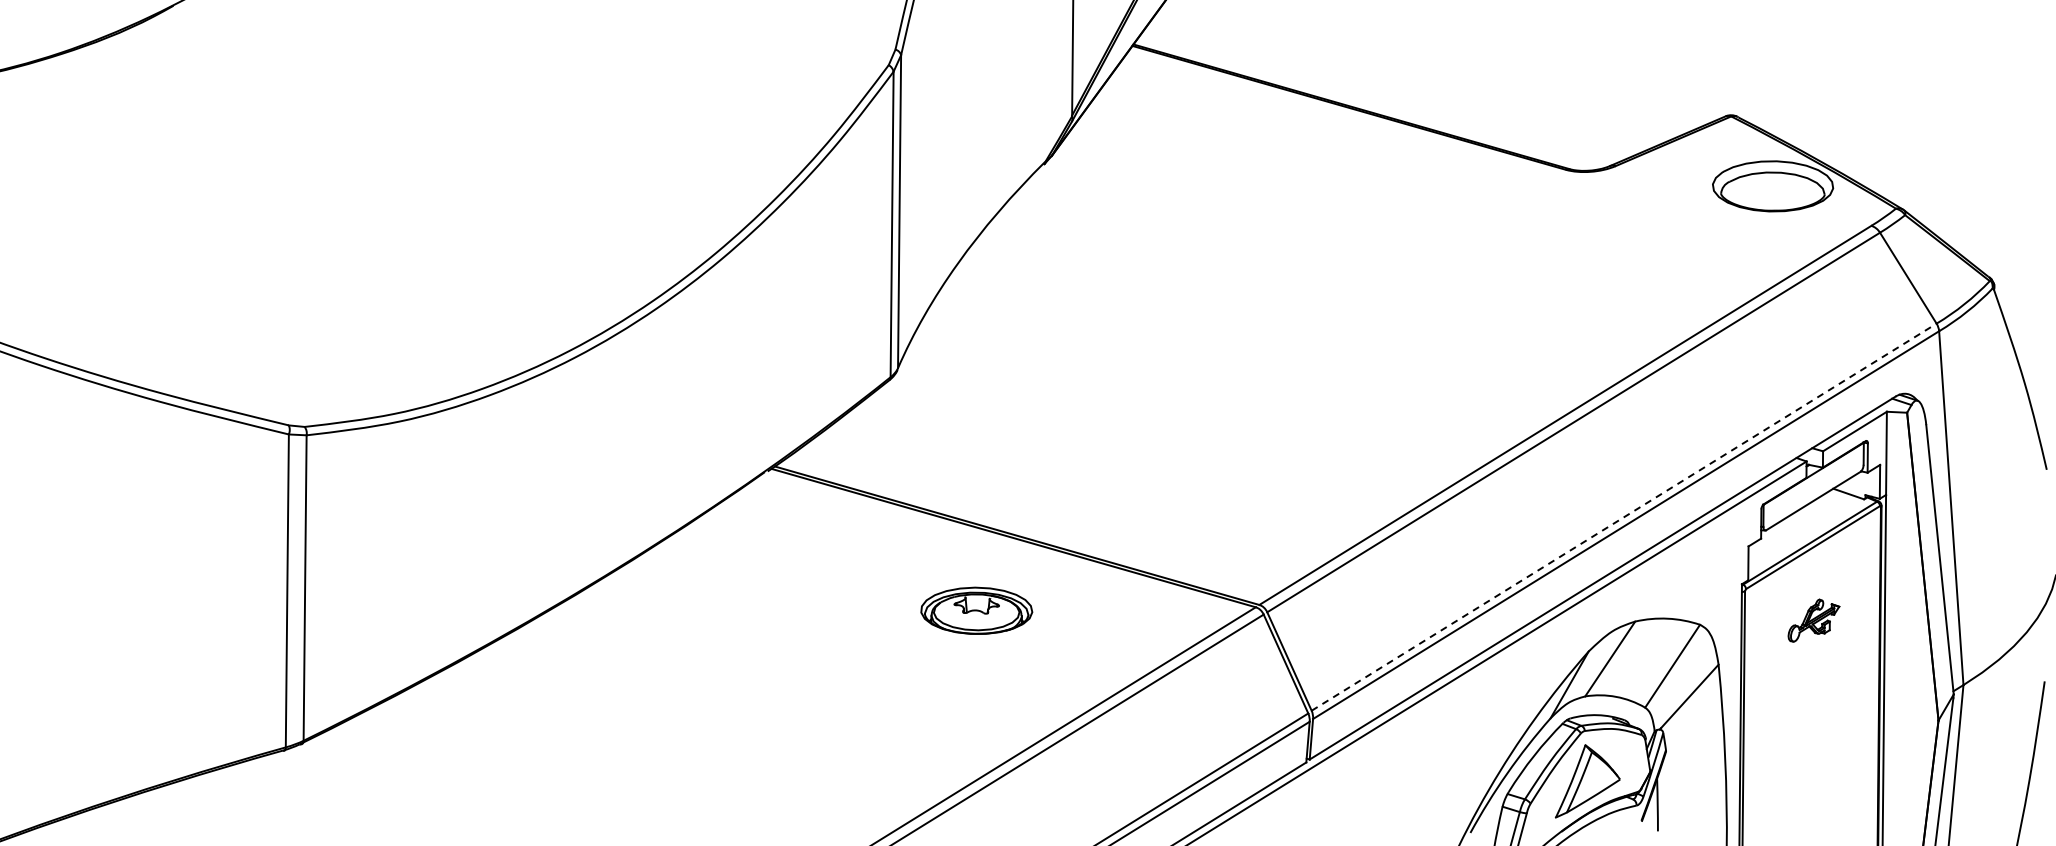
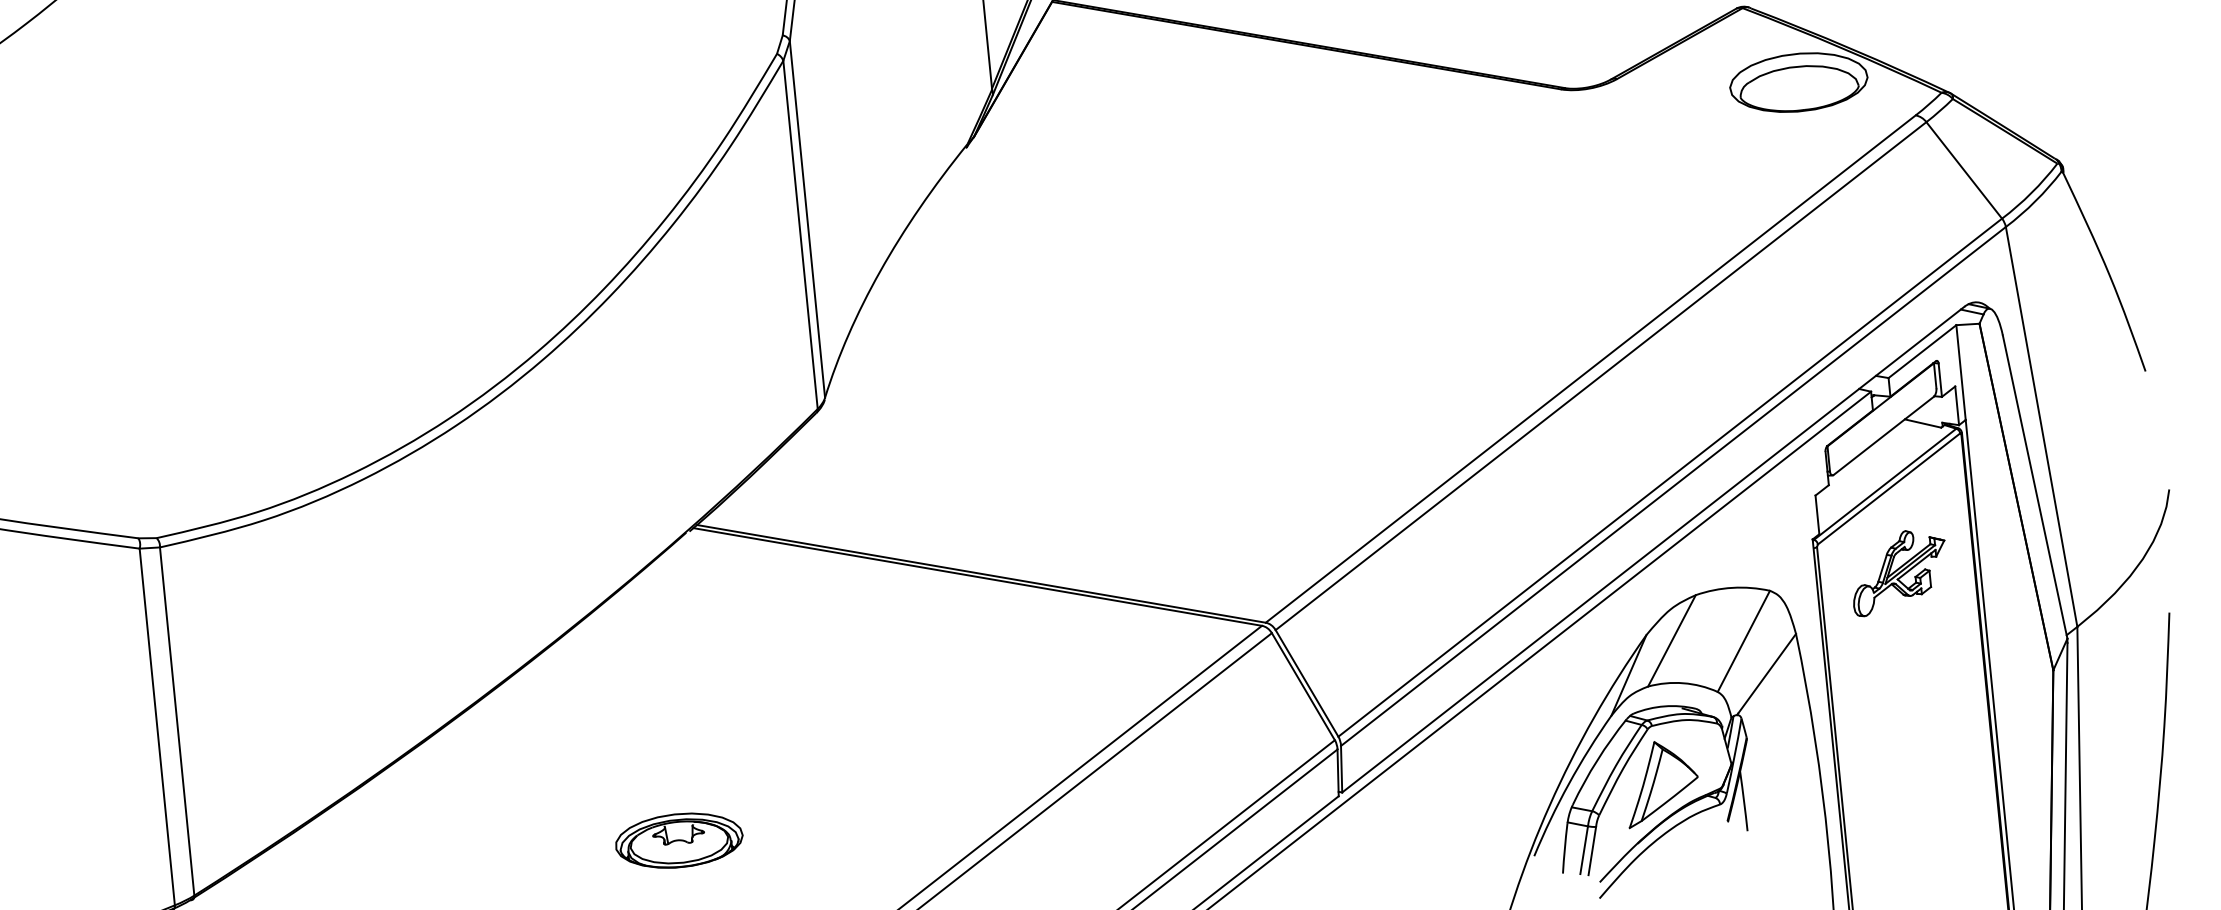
line: (1624, 517) -> (1670, 477), dashed -> solid
part: (976, 610) -> (678, 840), moved
part: (1813, 620) -> (1898, 571), size x1.67

